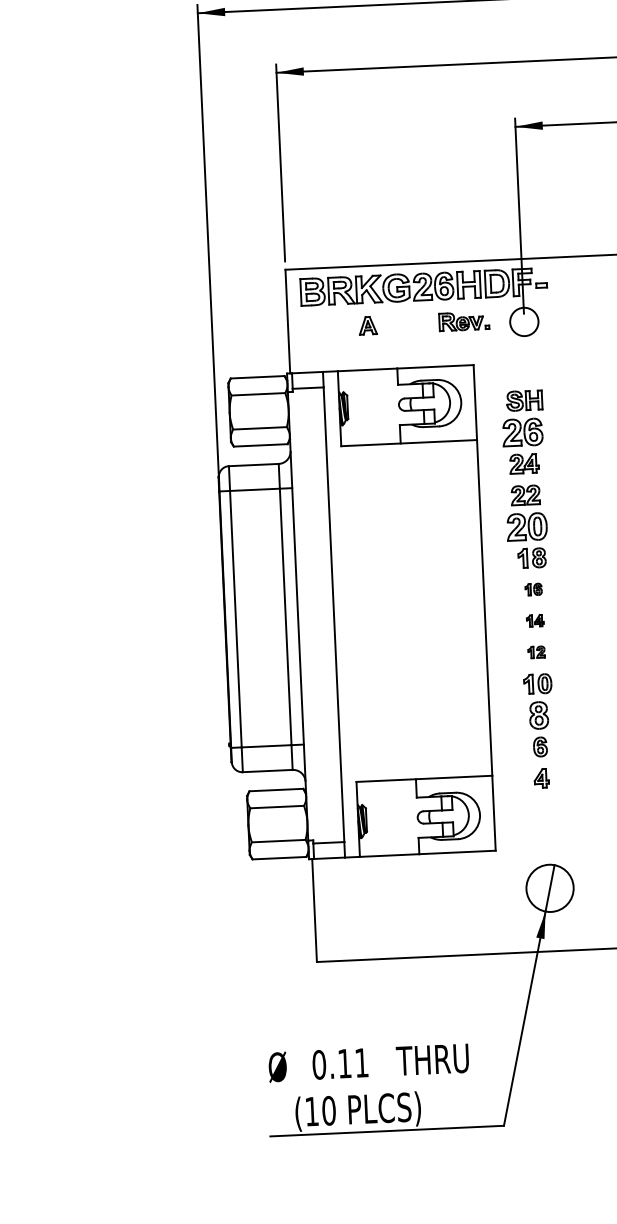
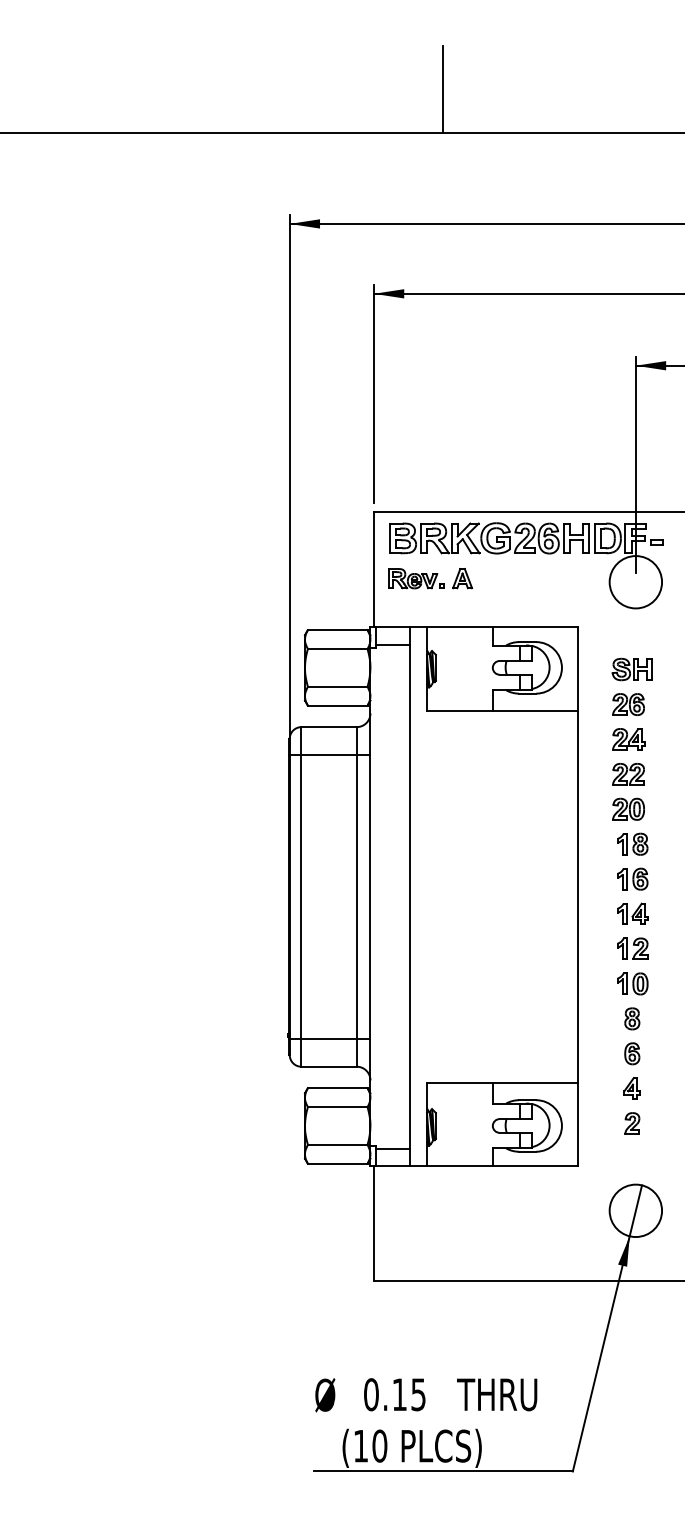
part: (464, 321) -> (416, 578), moved
circle: (524, 322) -> (635, 582), size x1.67
part: (522, 432) -> (628, 704), size x0.71
part: (526, 526) -> (628, 808), size x0.71
part: (533, 589) -> (632, 878), size x1.67
part: (534, 620) -> (632, 913), size x1.67
part: (536, 652) -> (632, 948), size x1.67
part: (539, 715) -> (632, 1018), size x0.71
part: (543, 809) -> (632, 1123), added
text: (361, 1062) -> (418, 1394), 0.11 -> 0.15

